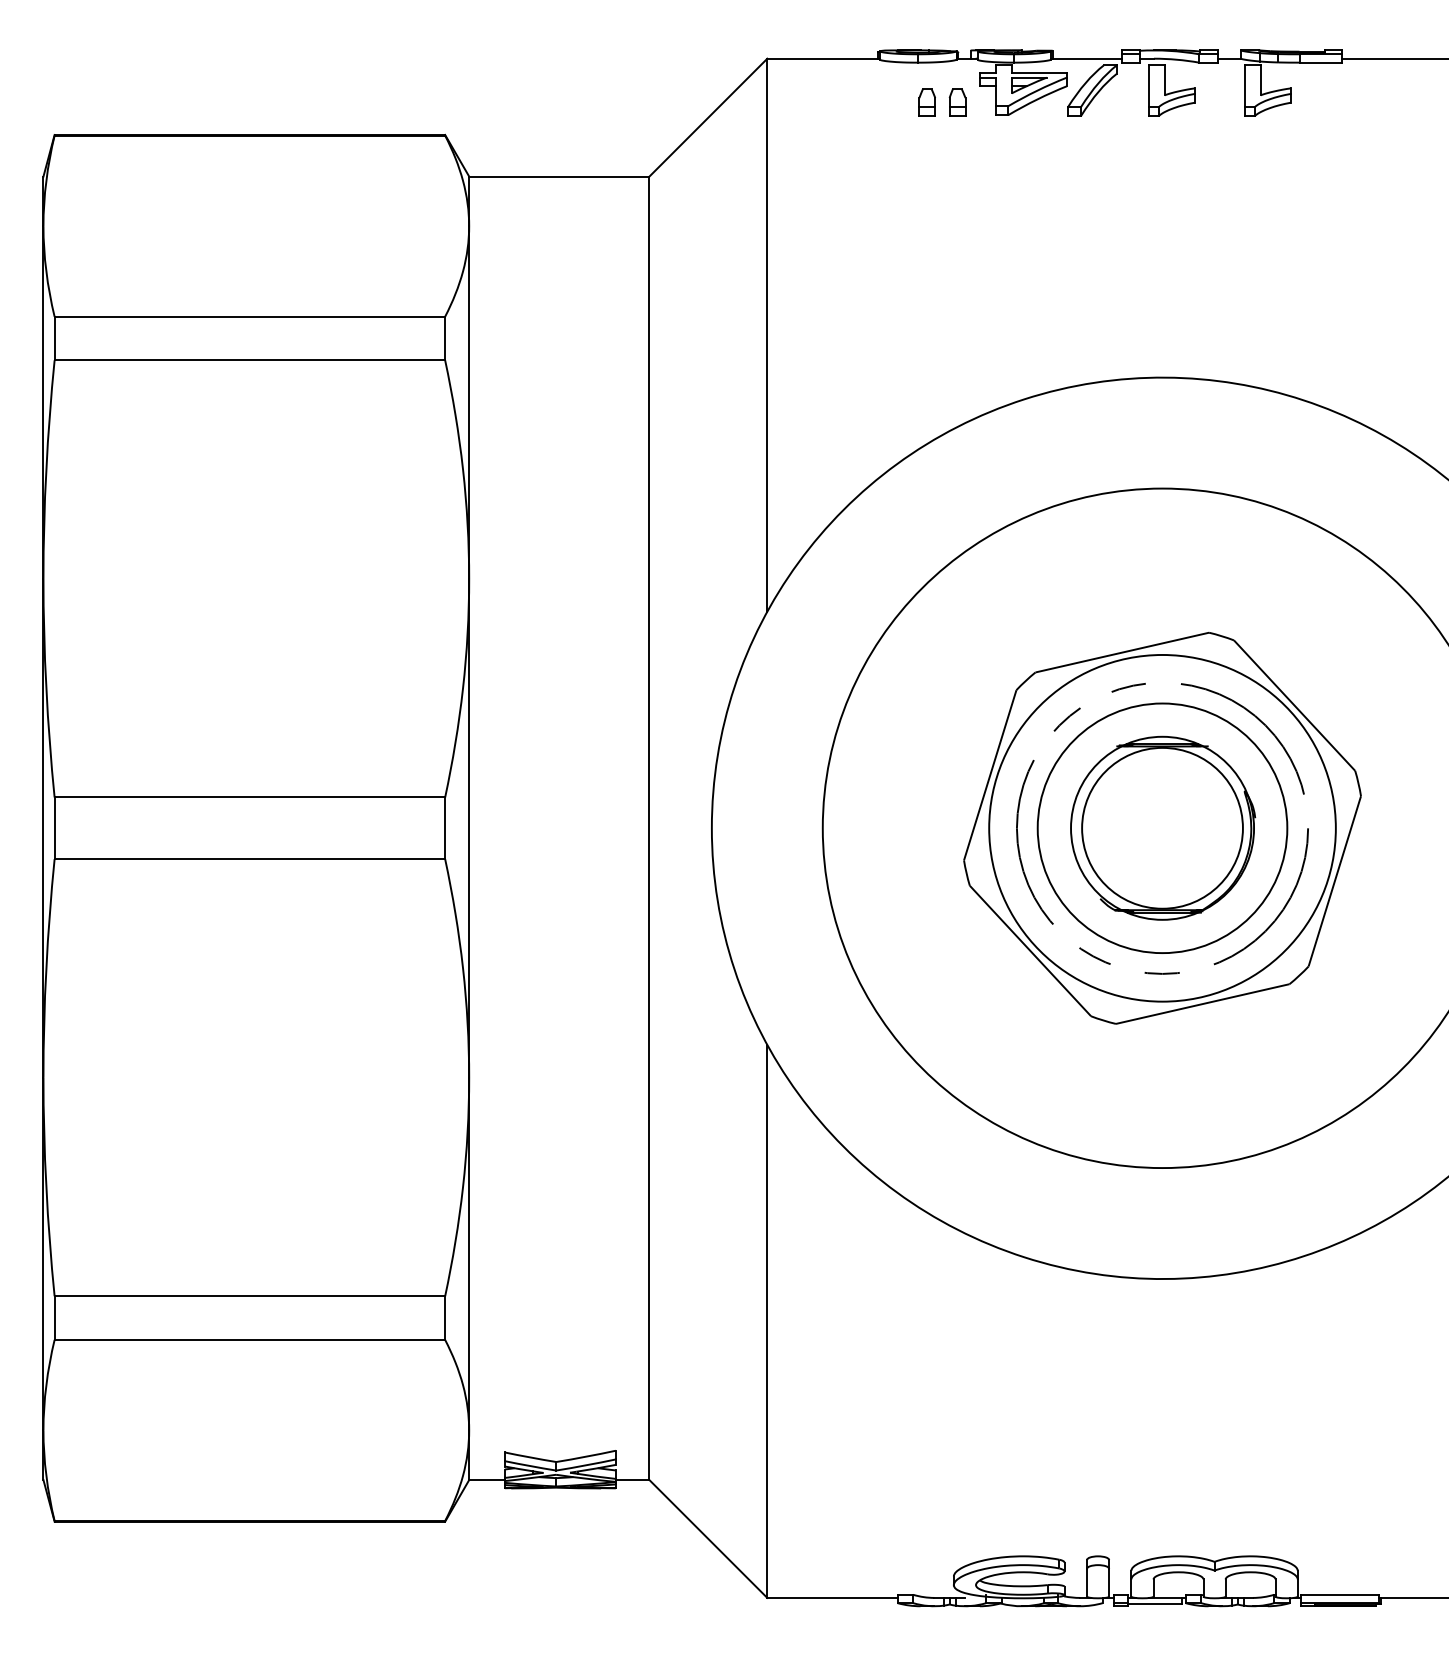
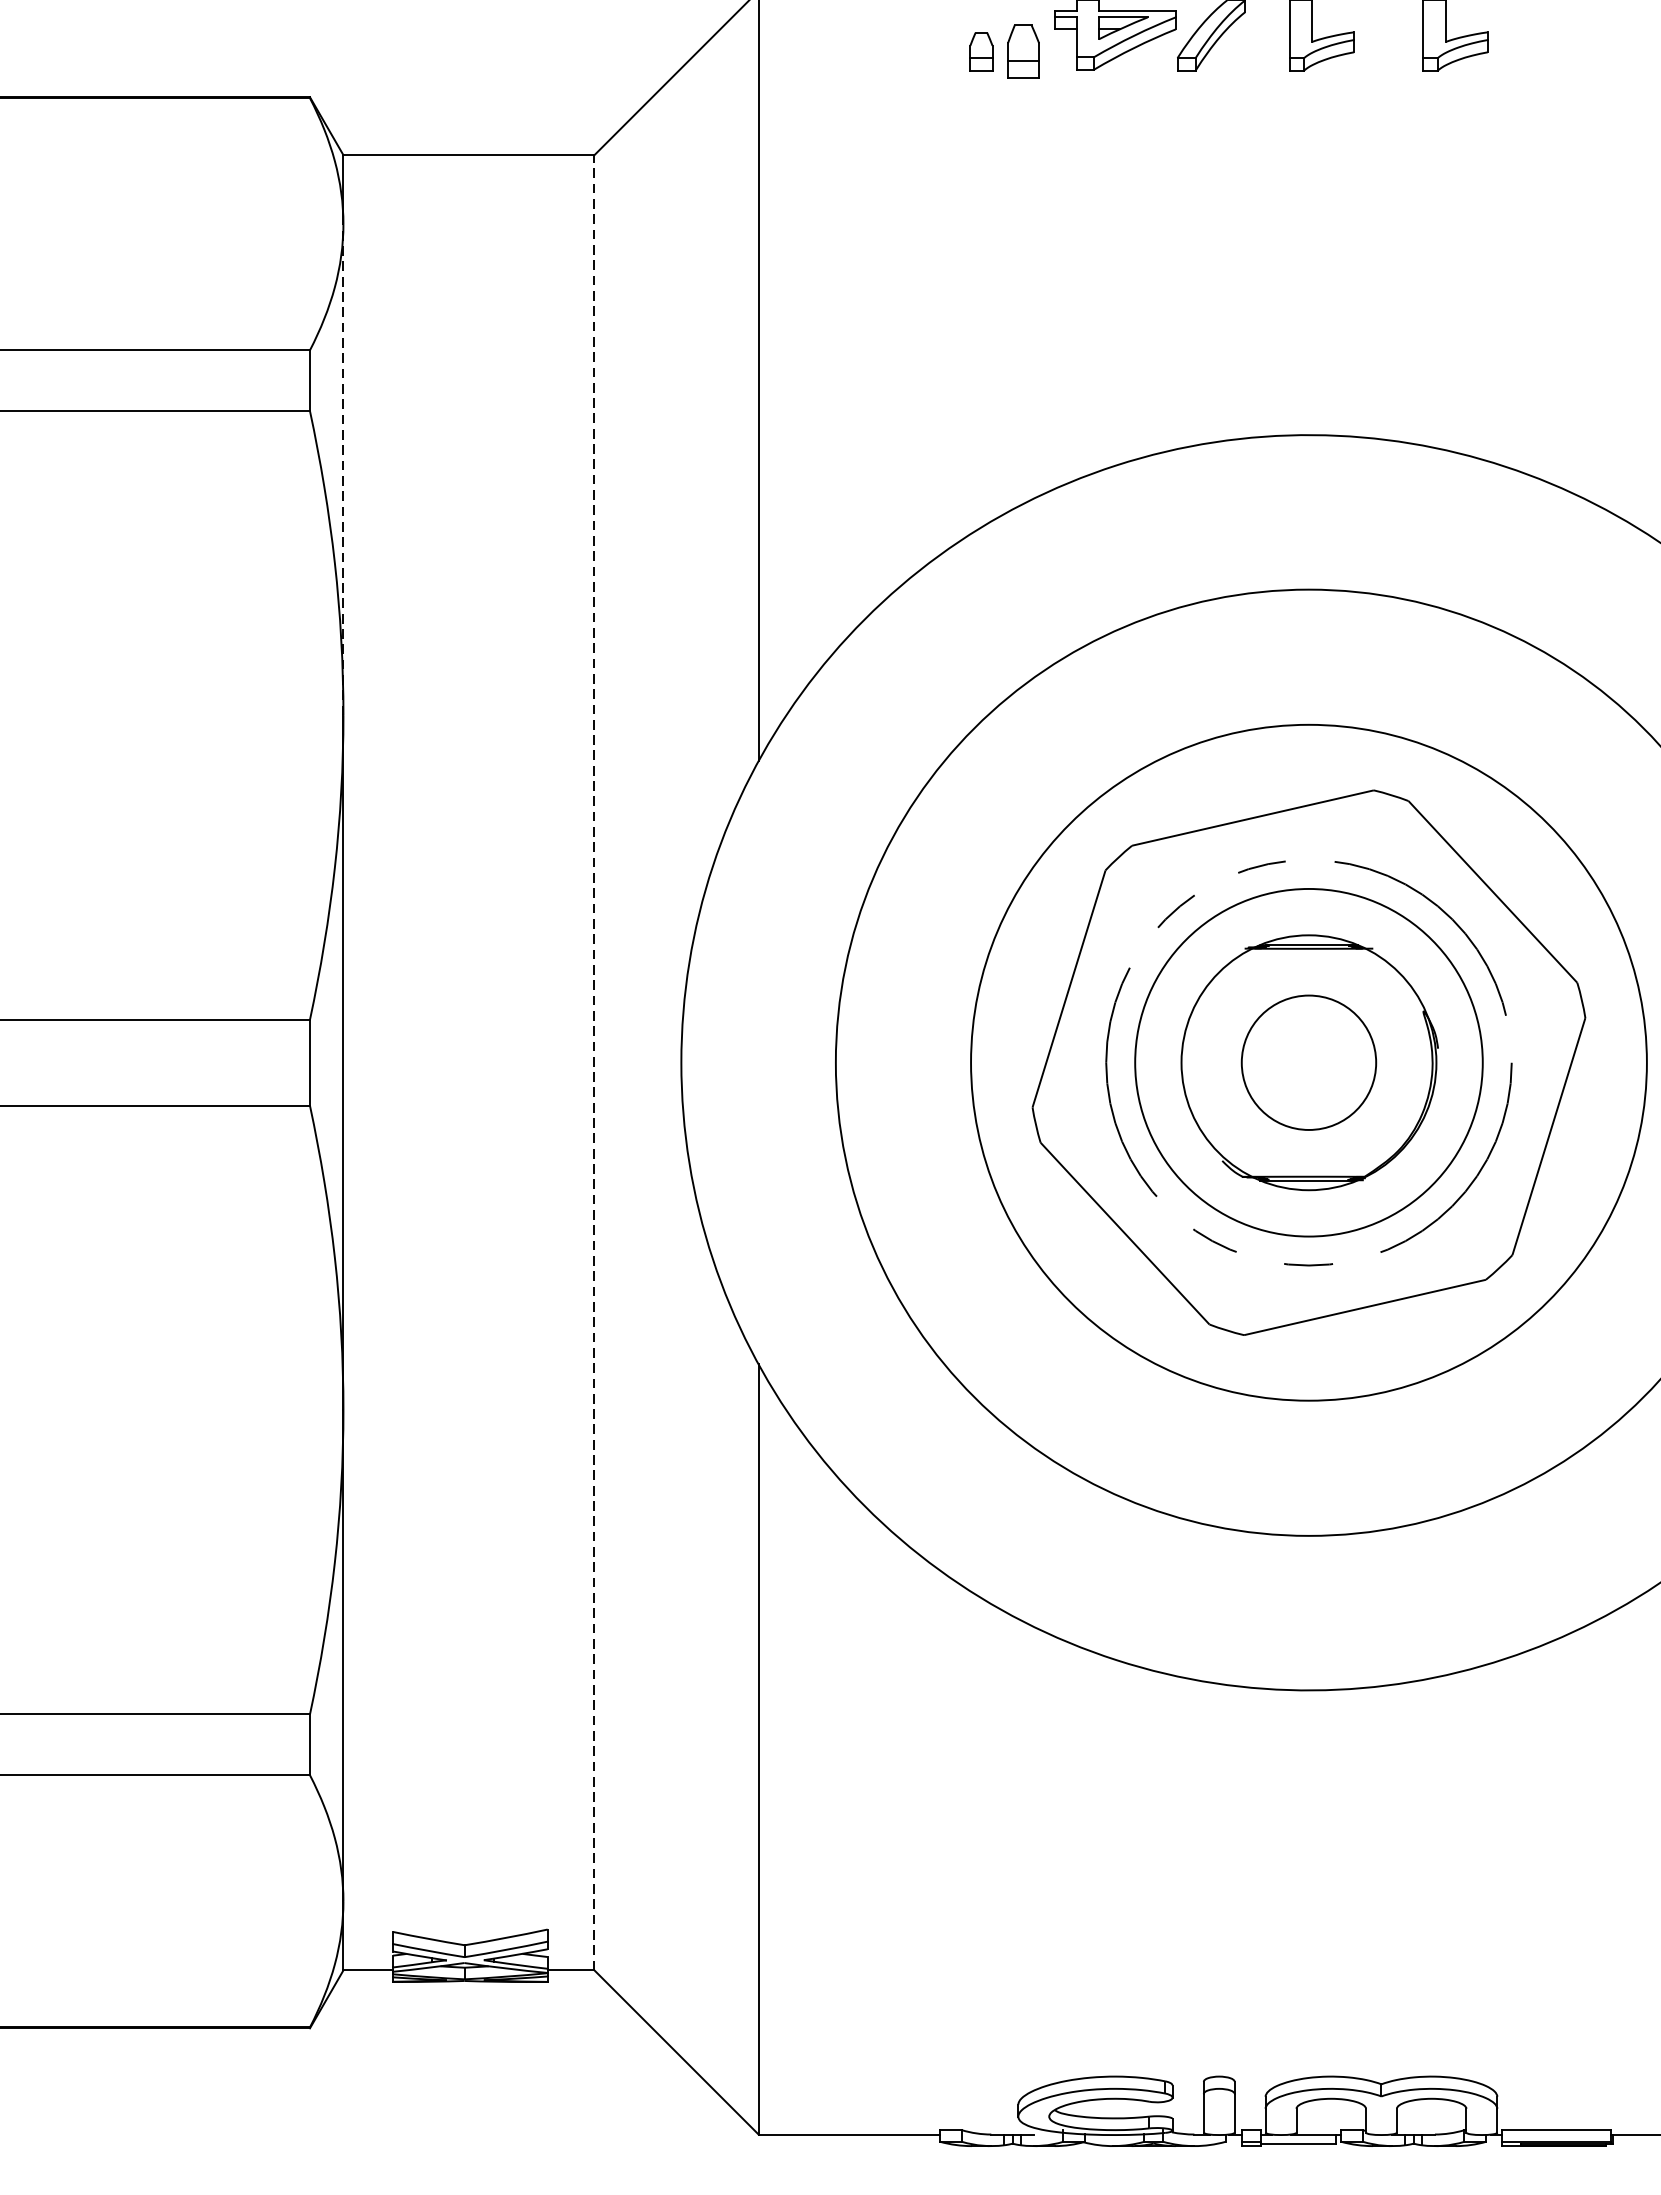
part: (957, 102) -> (1023, 51), size x1.4
line: (469, 402) -> (343, 469), solid -> dashed
circle: (1162, 827) -> (1308, 1061), size x0.6
circle: (1162, 827) -> (1308, 1061), size x1.4
line: (649, 828) -> (594, 1063), solid -> dashed

